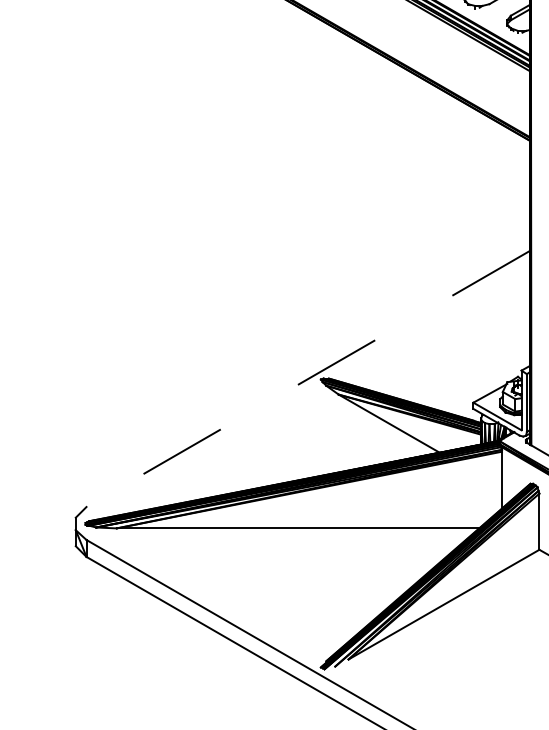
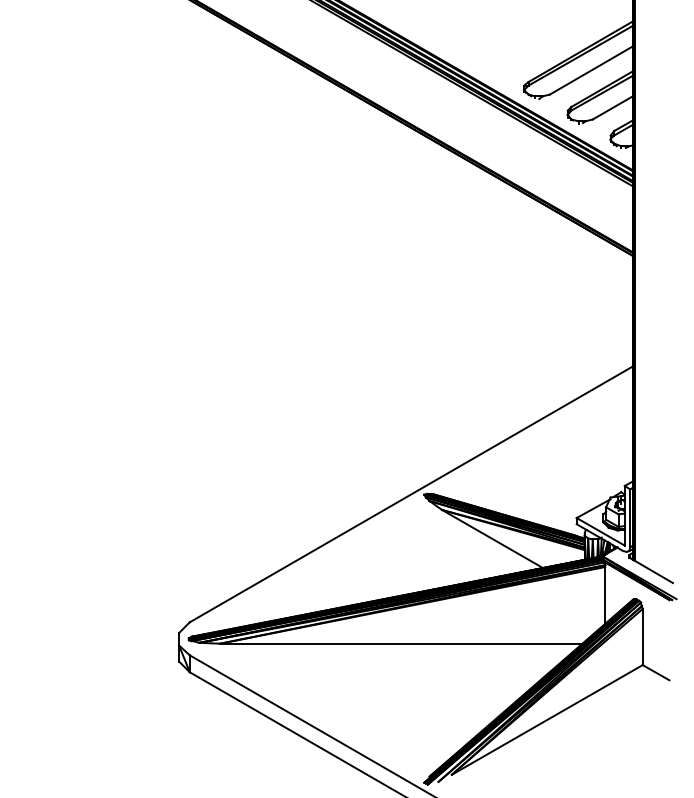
line: (308, 379) -> (411, 494), dashed -> solid

